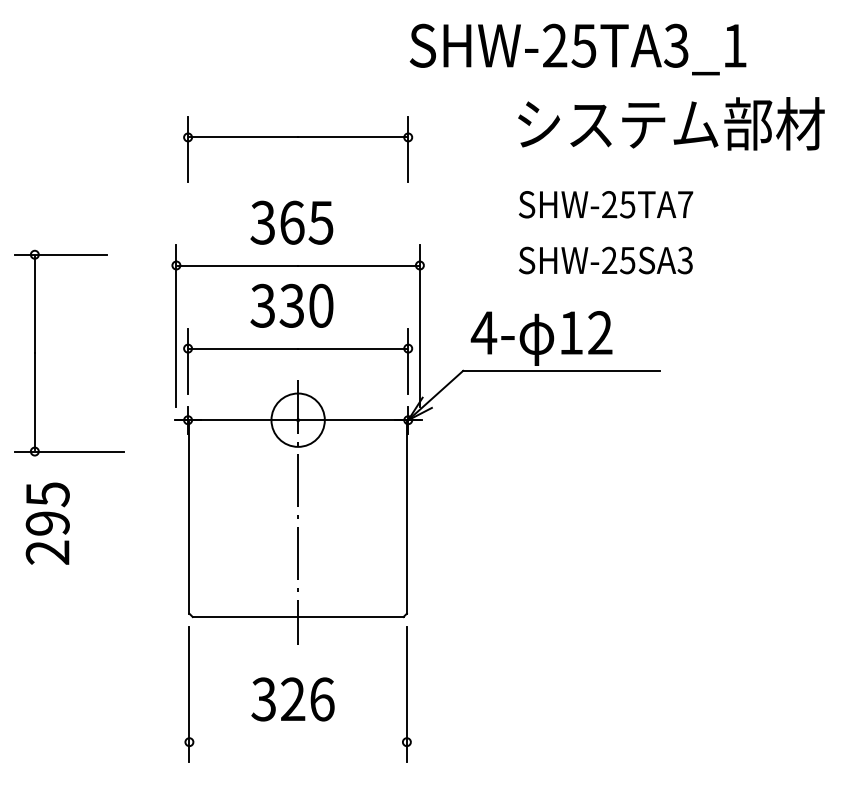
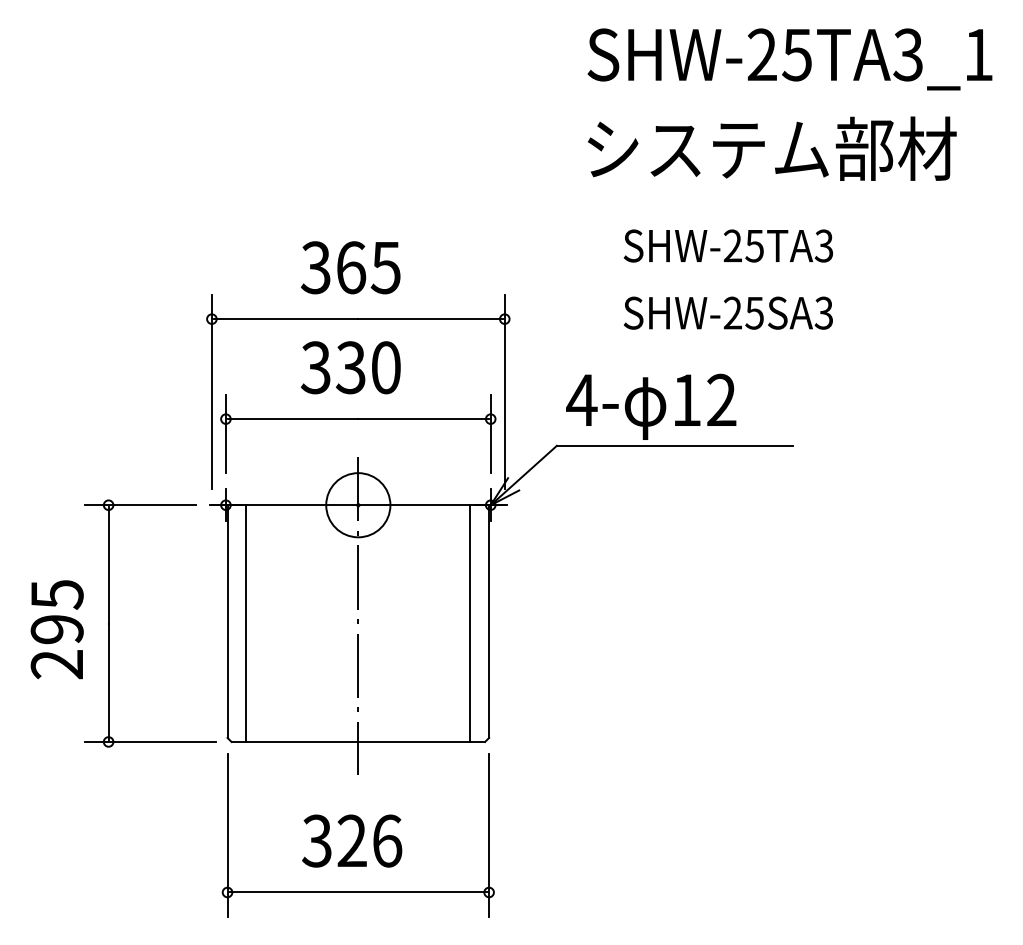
text: (577, 49) -> (789, 59), moved
text: (671, 123) -> (772, 148), moved
part: (298, 137) -> (358, 165), removed
text: (684, 204) -> (823, 245), SHW-25TA7 -> SHW-25TA3
part: (35, 353) -> (109, 623), moved
line: (205, 518) -> (246, 623), added
line: (391, 518) -> (470, 623), added
line: (298, 742) -> (358, 892), added

